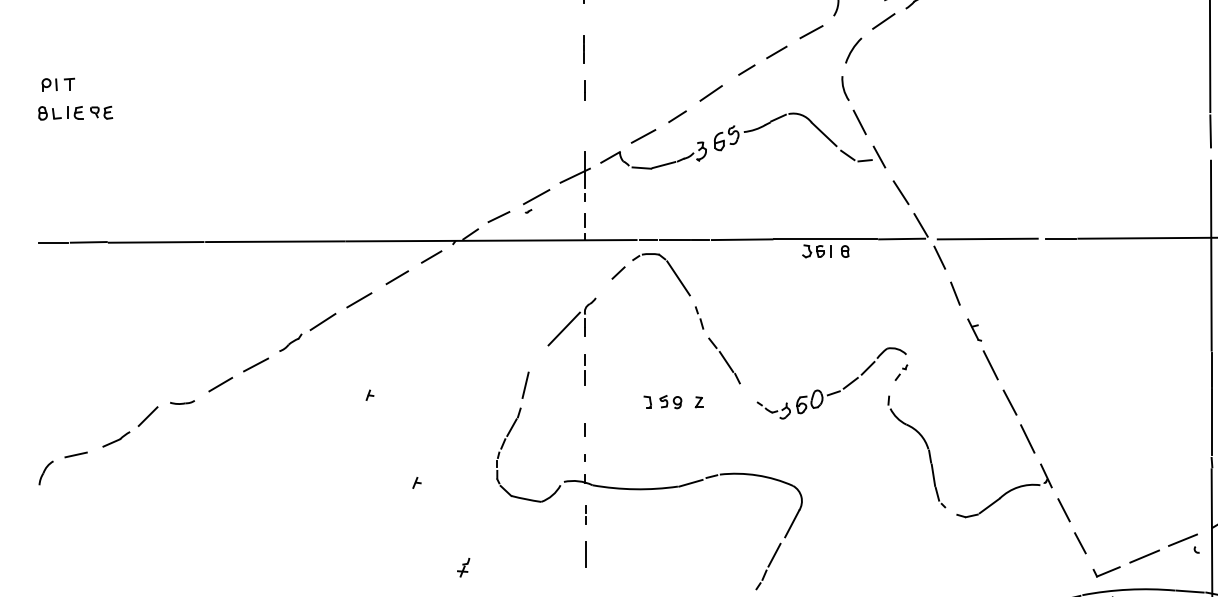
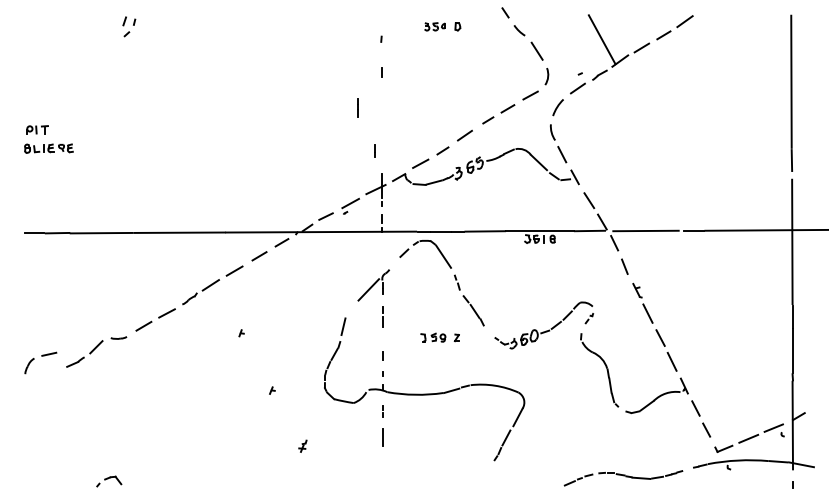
line: (583, 48) -> (357, 107), moved
line: (583, 90) -> (374, 150), moved
part: (64, 458) -> (41, 356), moved

